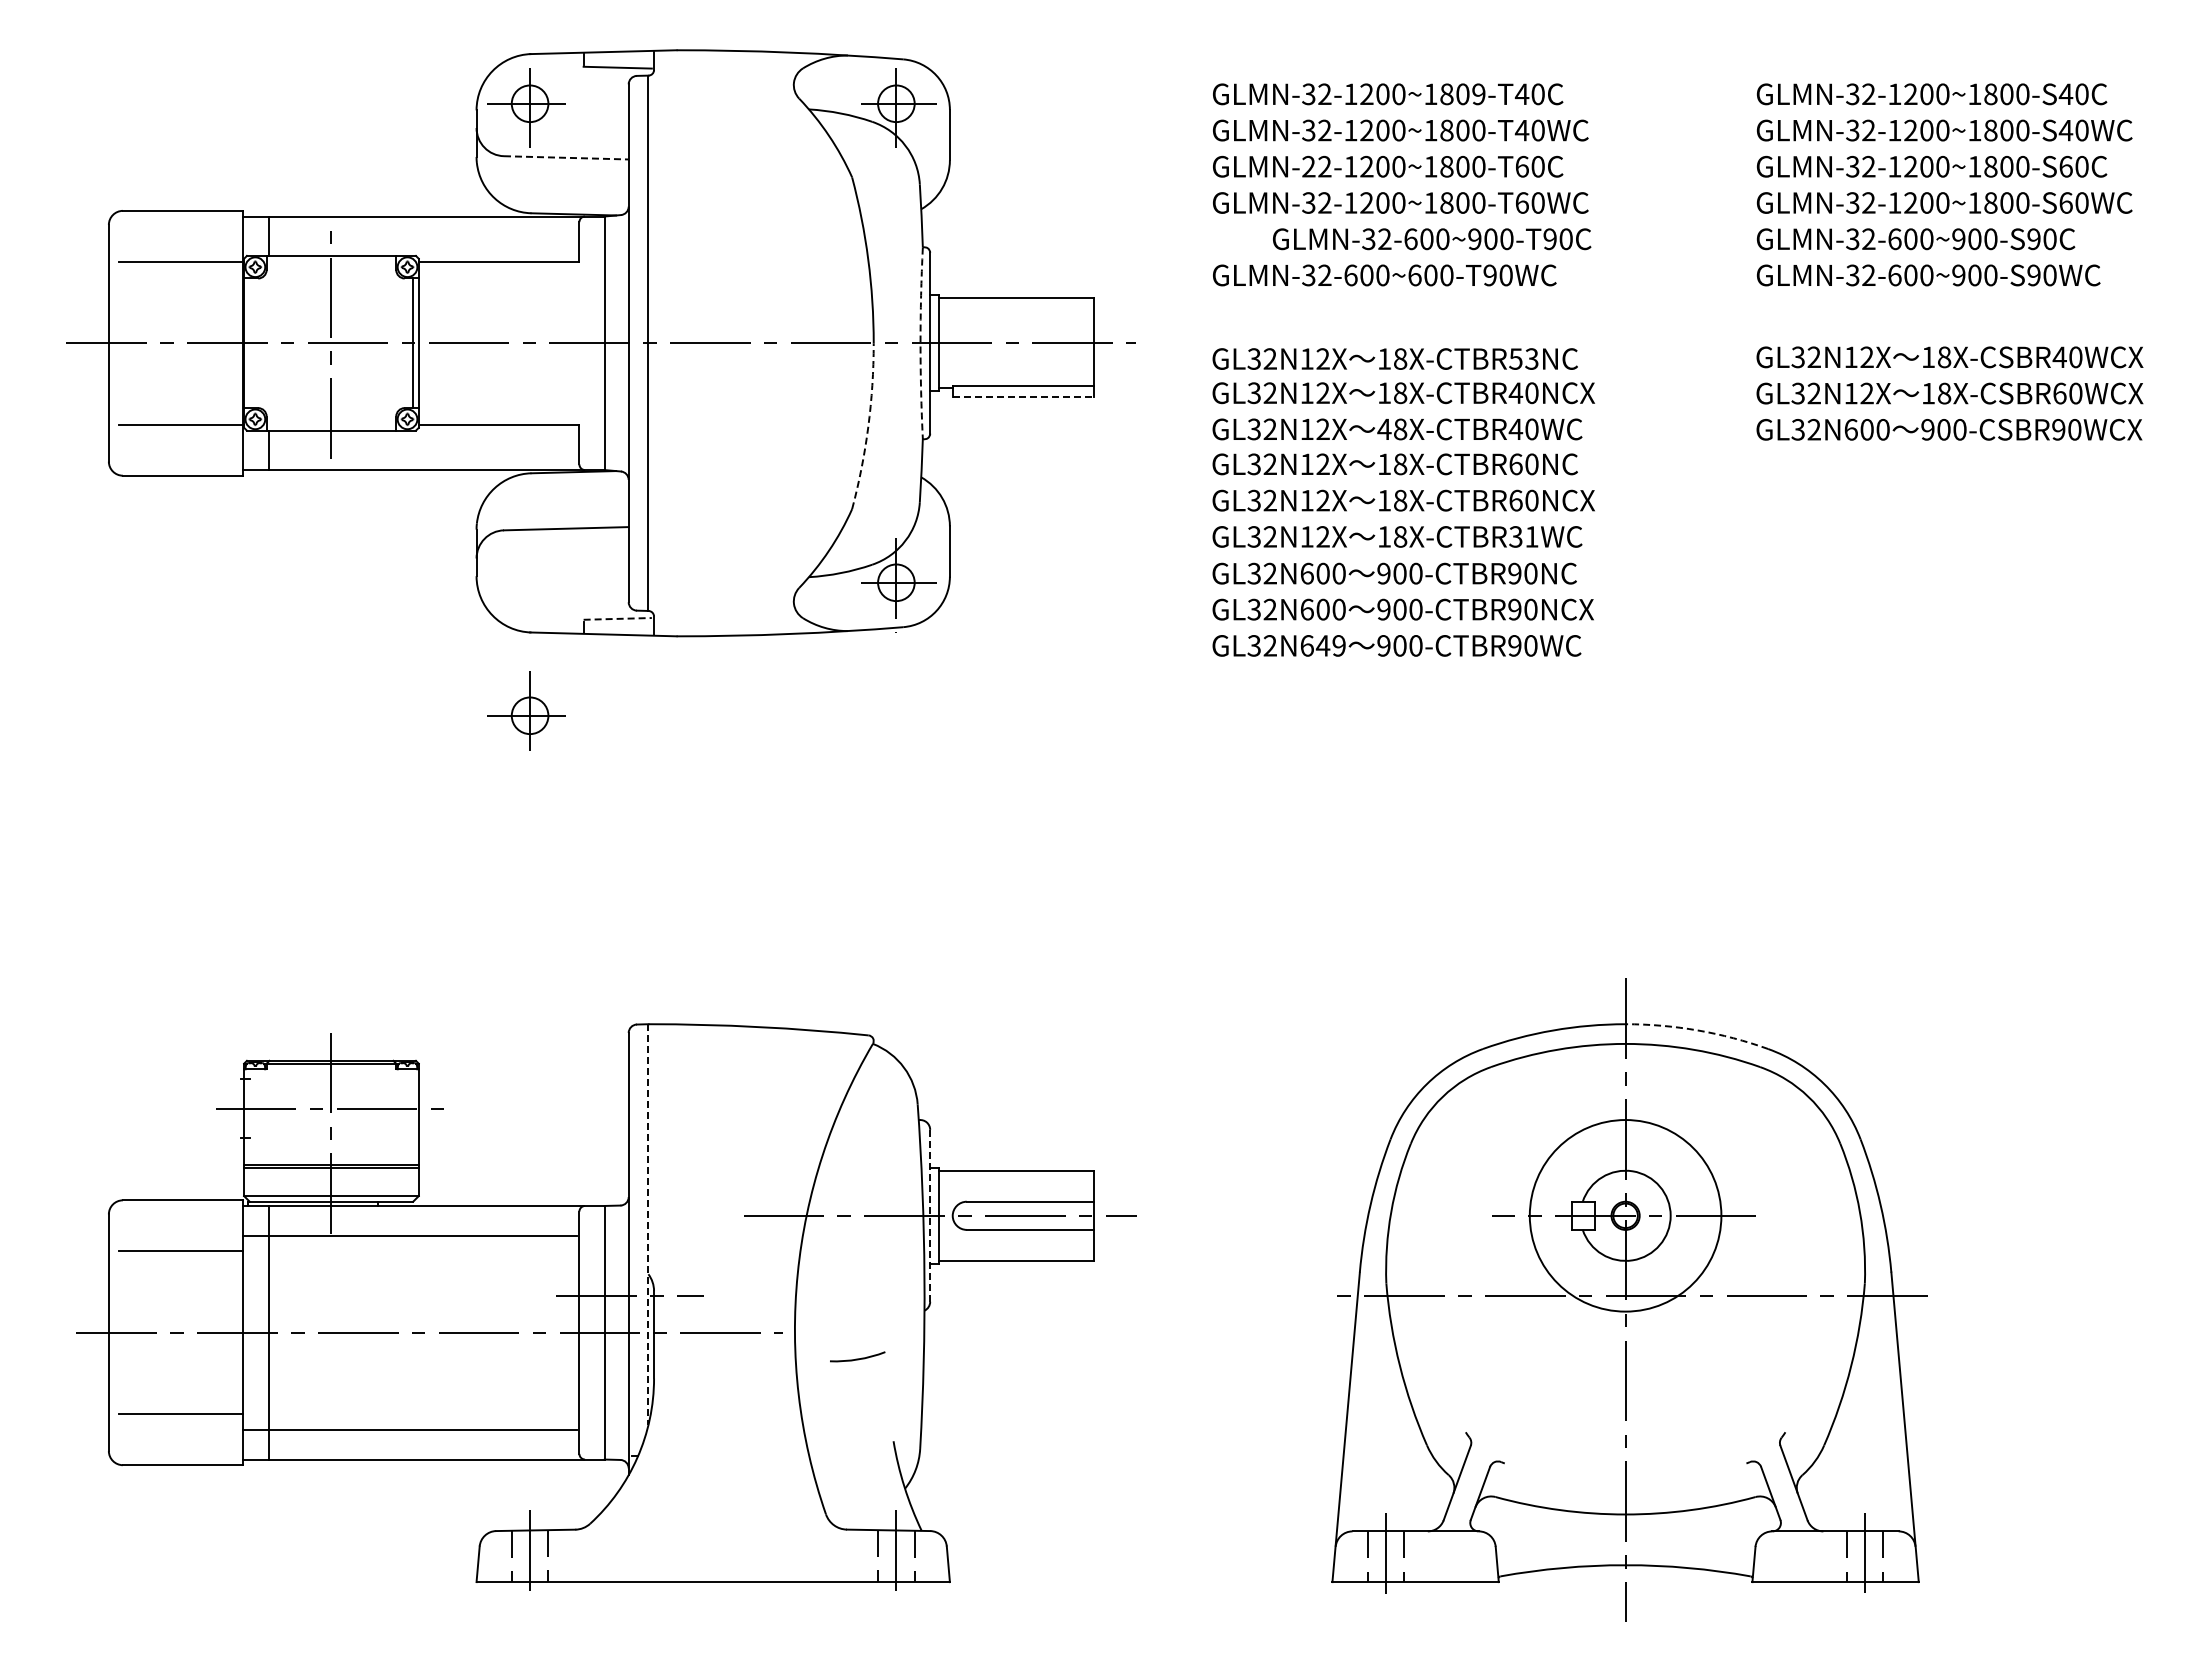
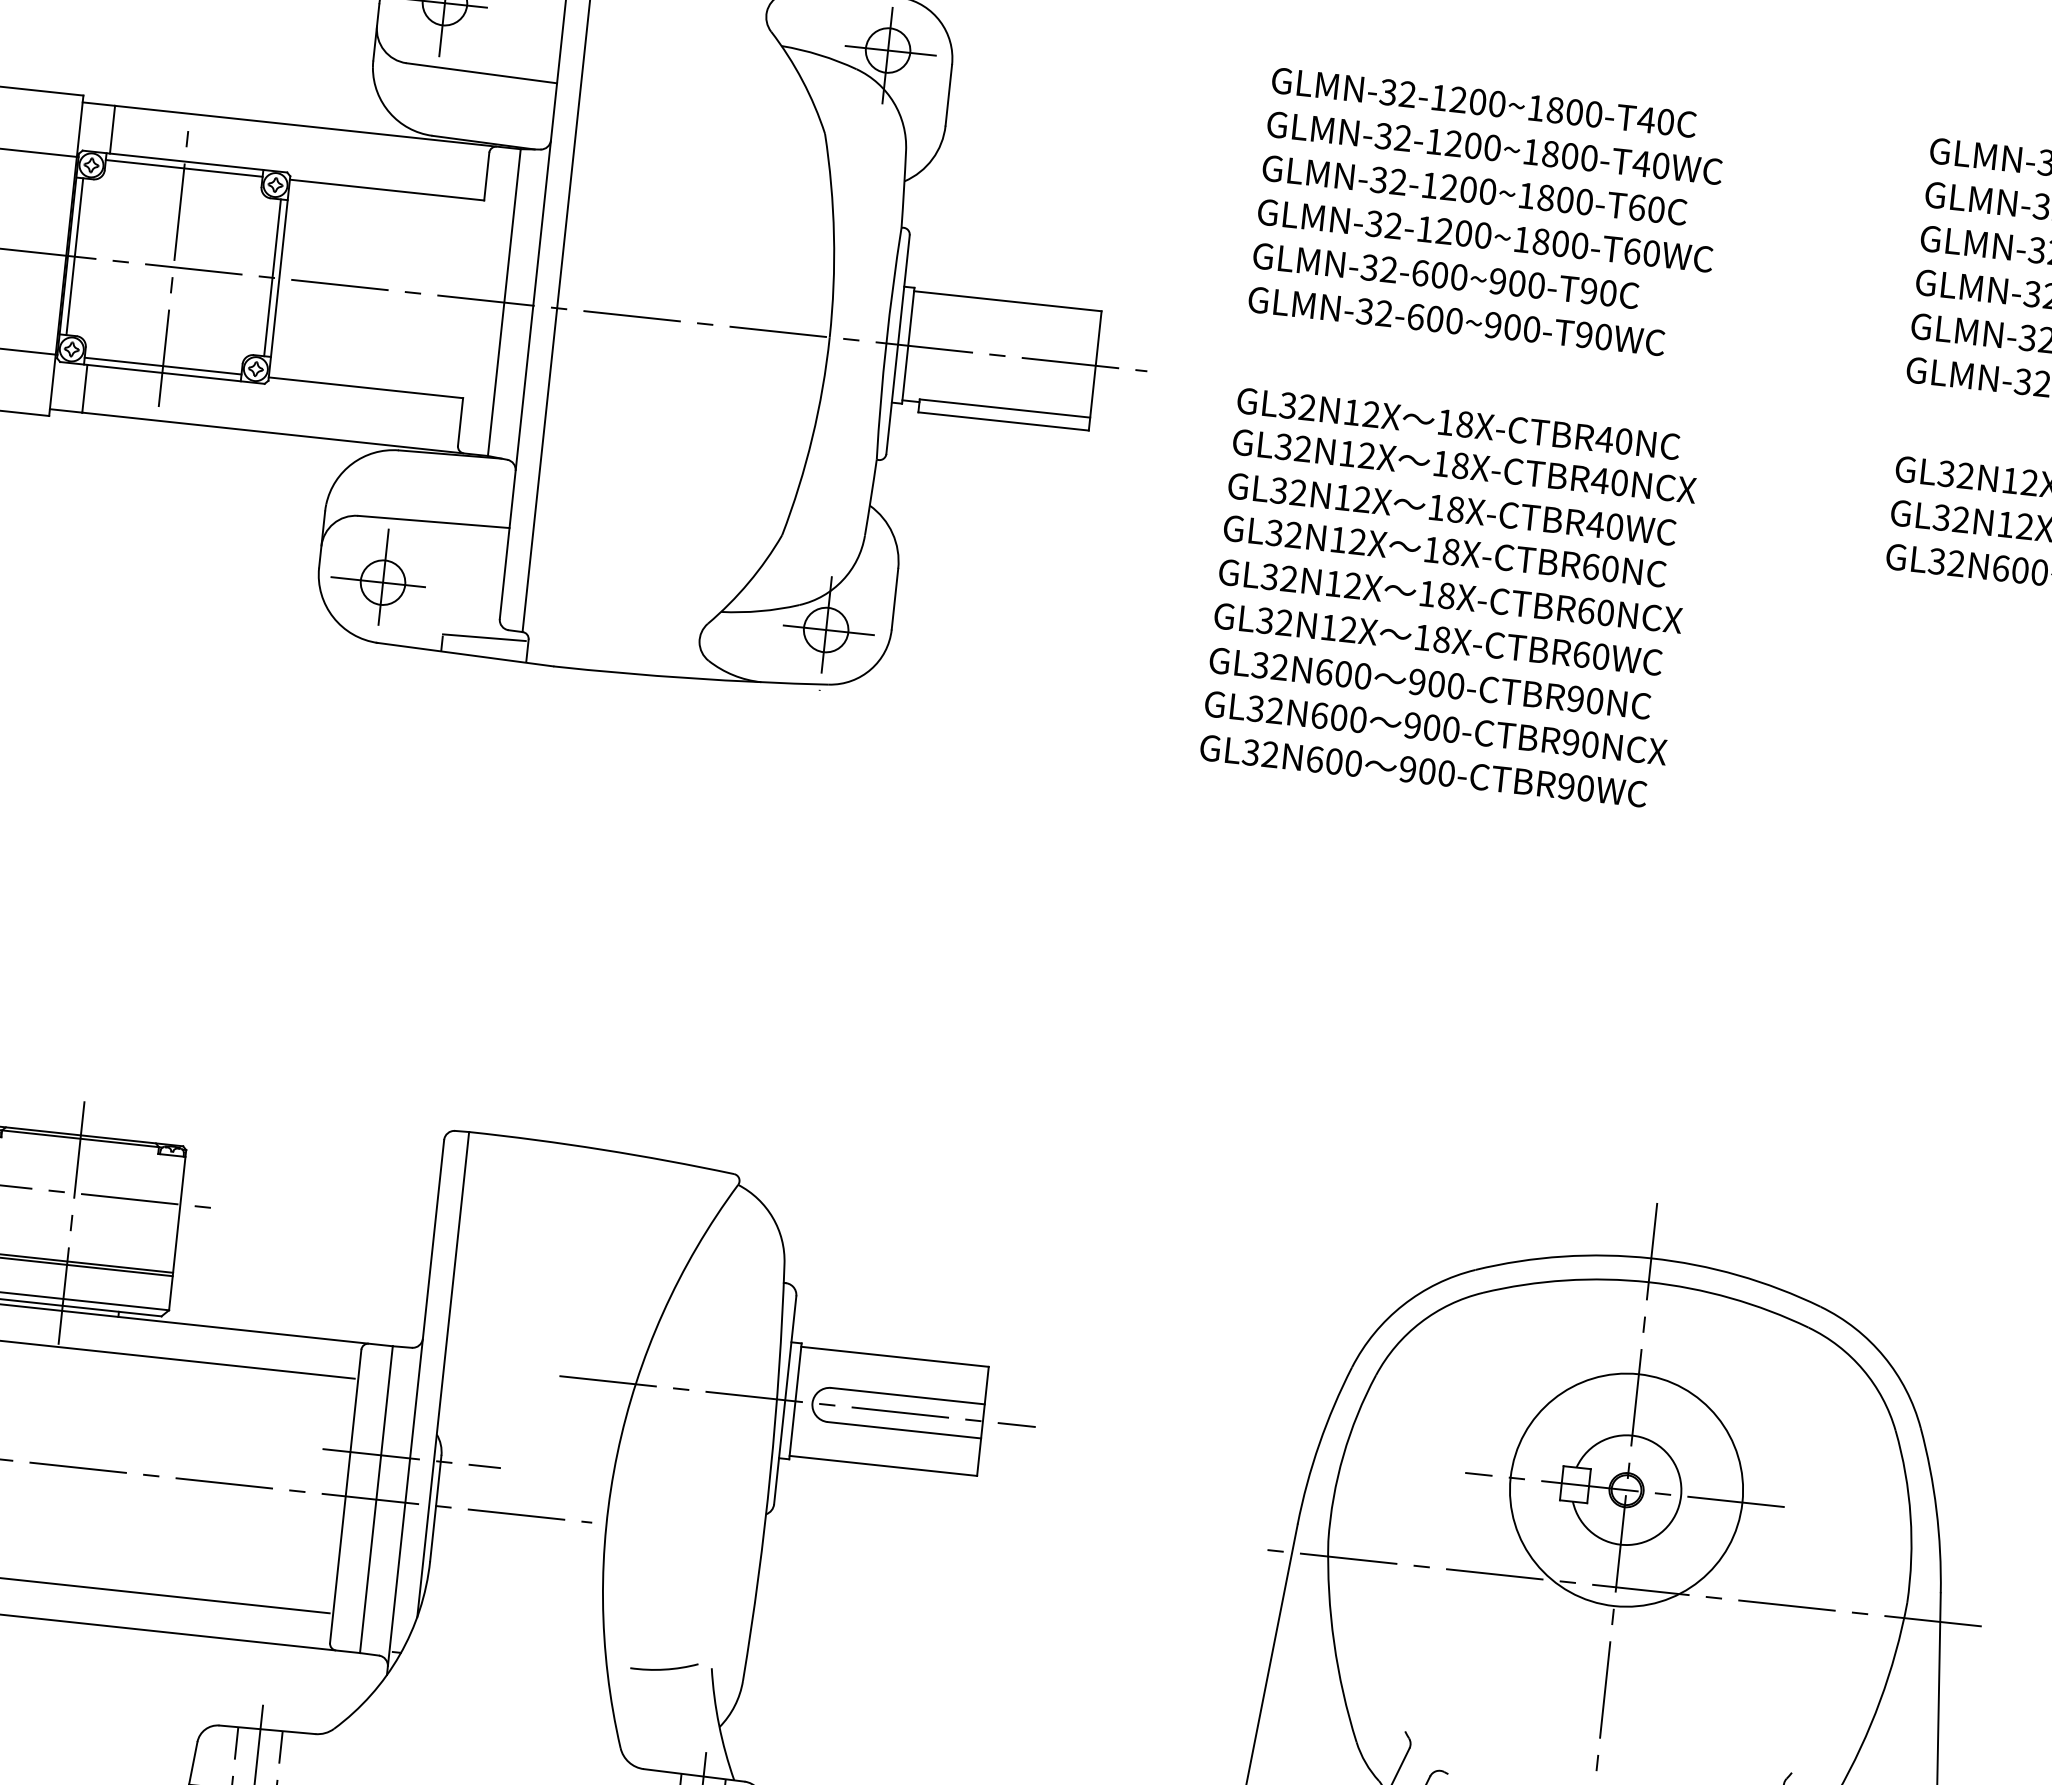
text: (1478, 94) -> (1593, 114), GLMN-32-1200~1809-T40C -> GLMN-32-1200~1800-T40C
line: (566, 157) -> (482, 72), dashed -> solid
text: (1308, 166) -> (1378, 179), GLMN-22-1200~1800-T60C -> GLMN-32-1200~1800-T60C
text: (1432, 239) -> (1446, 276), moved
line: (331, 261) -> (184, 168), added
text: (1414, 275) -> (1492, 325), GLMN-32-600~600-T90WC -> GLMN-32-600~900-T90WC
line: (249, 343) -> (74, 256), added
arc: (920, 343) -> (886, 343), dashed -> solid
text: (1523, 358) -> (1613, 439), 18X-CTBR53NC -> 18X-CTBR40NC
line: (1023, 396) -> (1004, 421), dashed -> solid
line: (331, 425) -> (163, 366), added
arc: (868, 426) -> (812, 437), dashed -> solid
text: (1384, 428) -> (1436, 506), 48X-CTBR40WC -> 18X-CTBR40WC
text: (1523, 536) -> (1590, 655), 18X-CTBR31WC -> 18X-CTBR60WC
line: (618, 618) -> (485, 637), dashed -> solid
text: (1330, 645) -> (1343, 762), GL32N649 -> GL32N600
part: (526, 710) -> (379, 575), moved
arc: (1697, 1030) -> (1737, 1275), dashed -> solid
line: (930, 1215) -> (785, 1399), dashed -> solid
line: (648, 1224) -> (443, 1374), dashed -> solid
arc: (857, 1358) -> (663, 1668), moved

